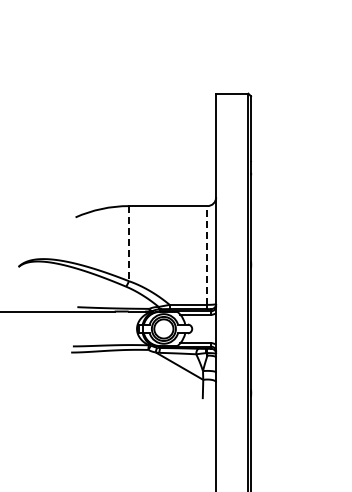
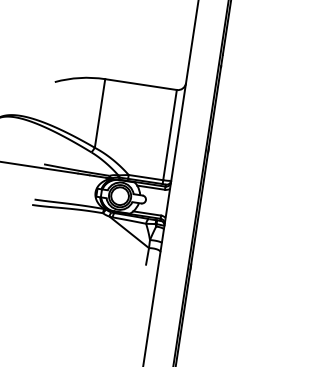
line: (129, 243) -> (100, 113), dashed -> solid
line: (207, 254) -> (170, 134), dashed -> solid

